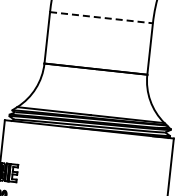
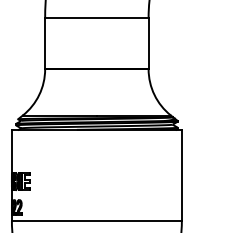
line: (101, 17) -> (96, 17), dashed -> solid

